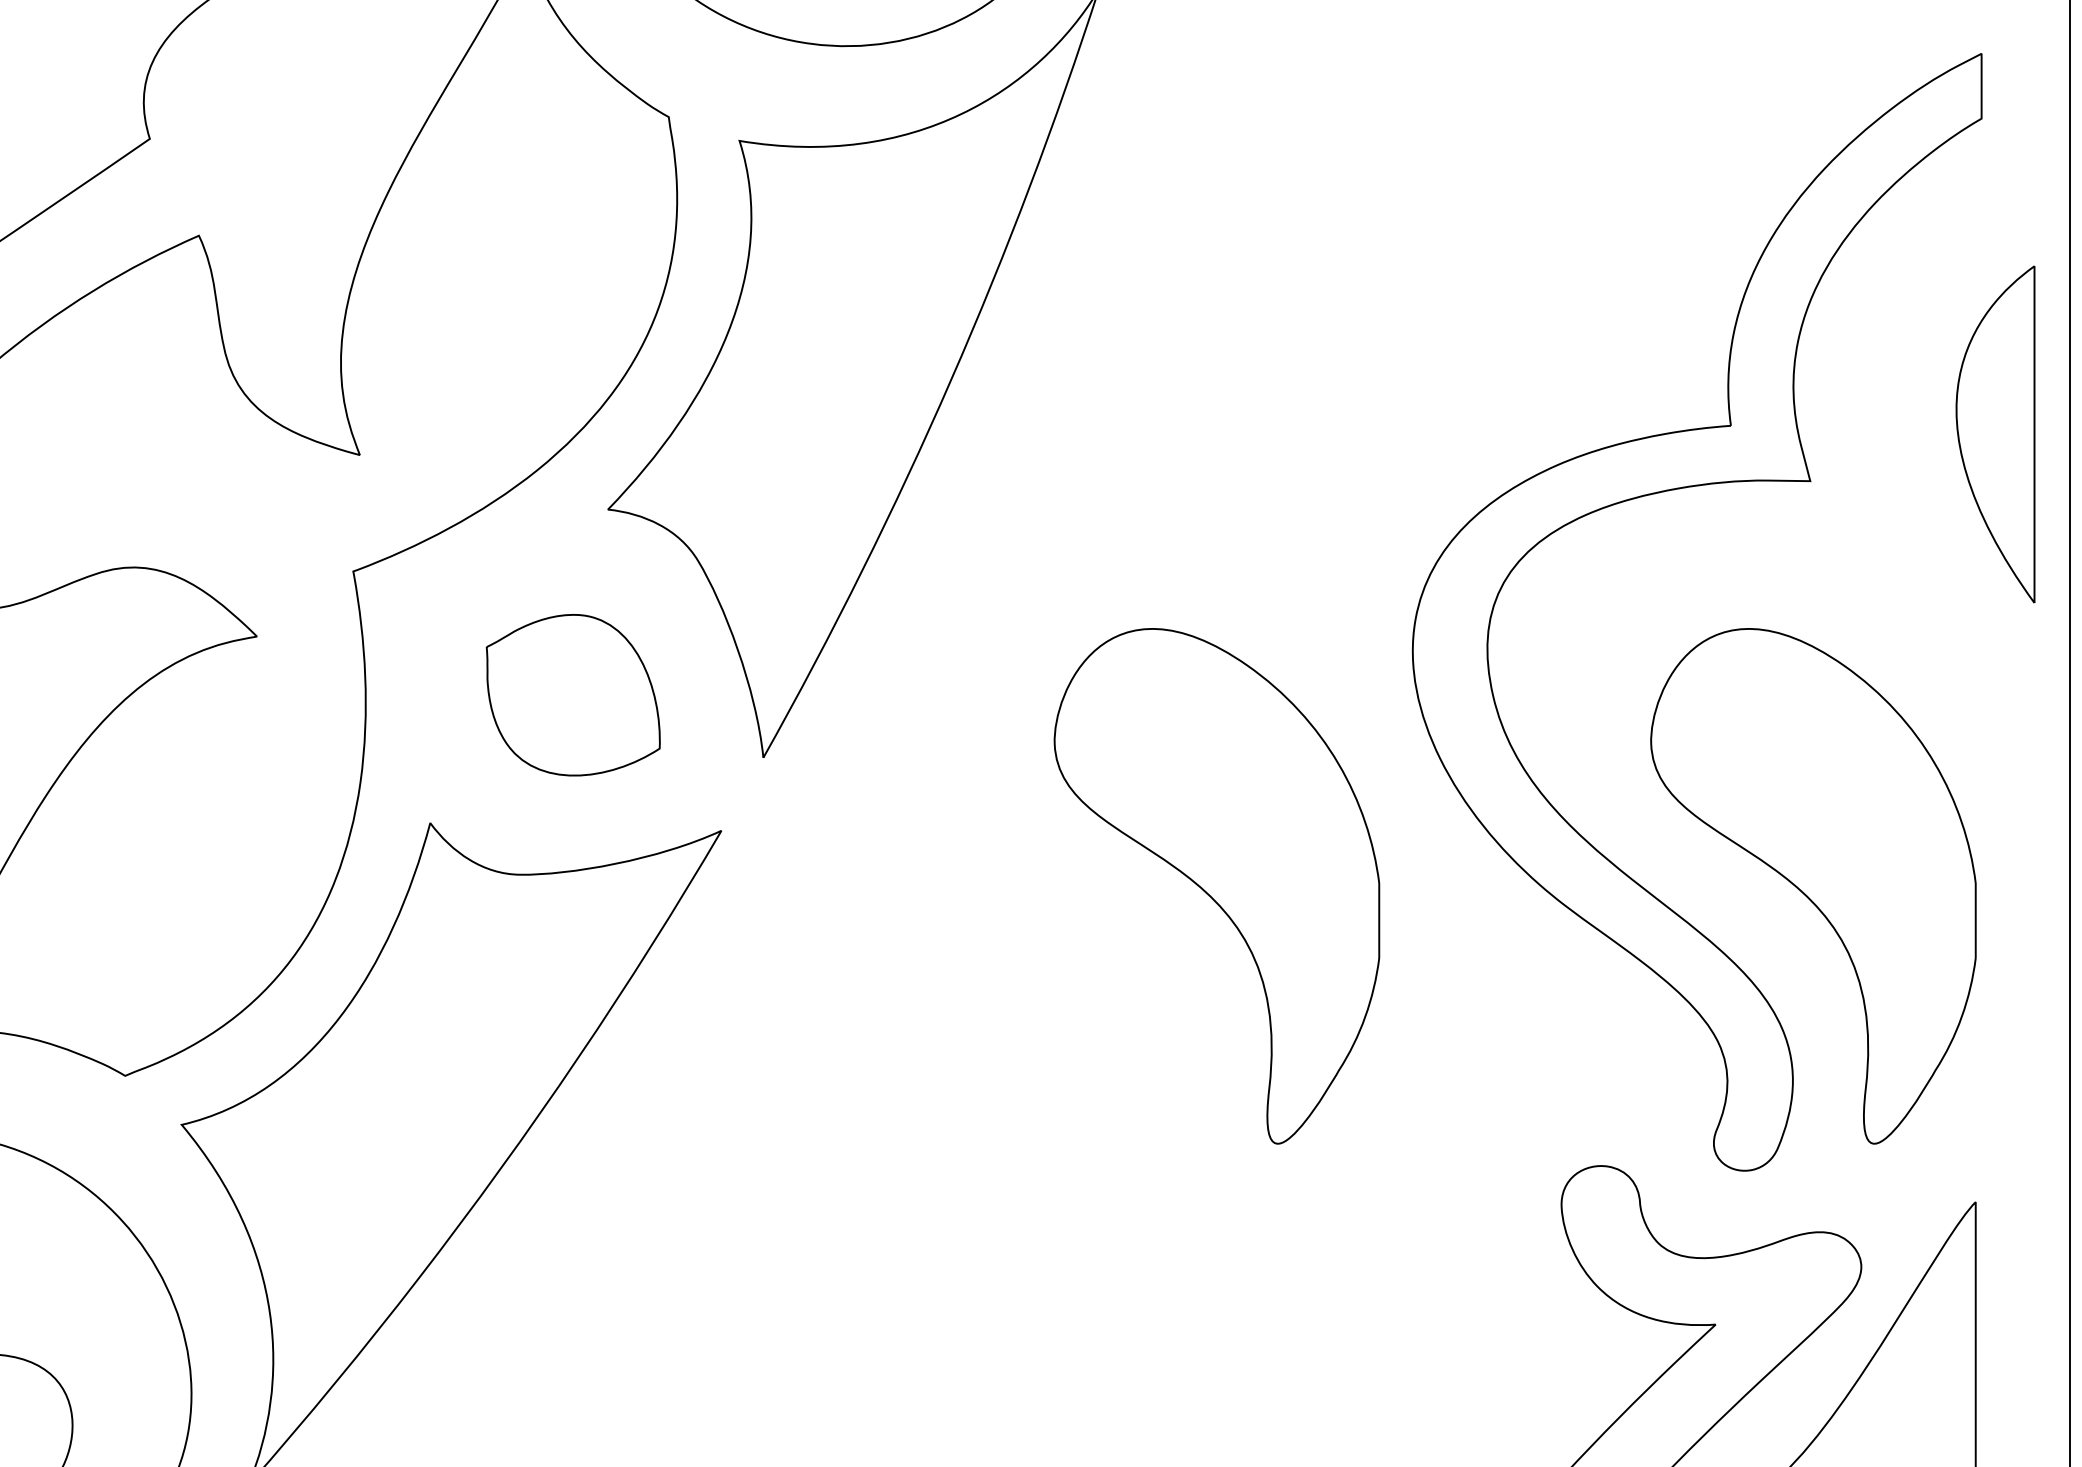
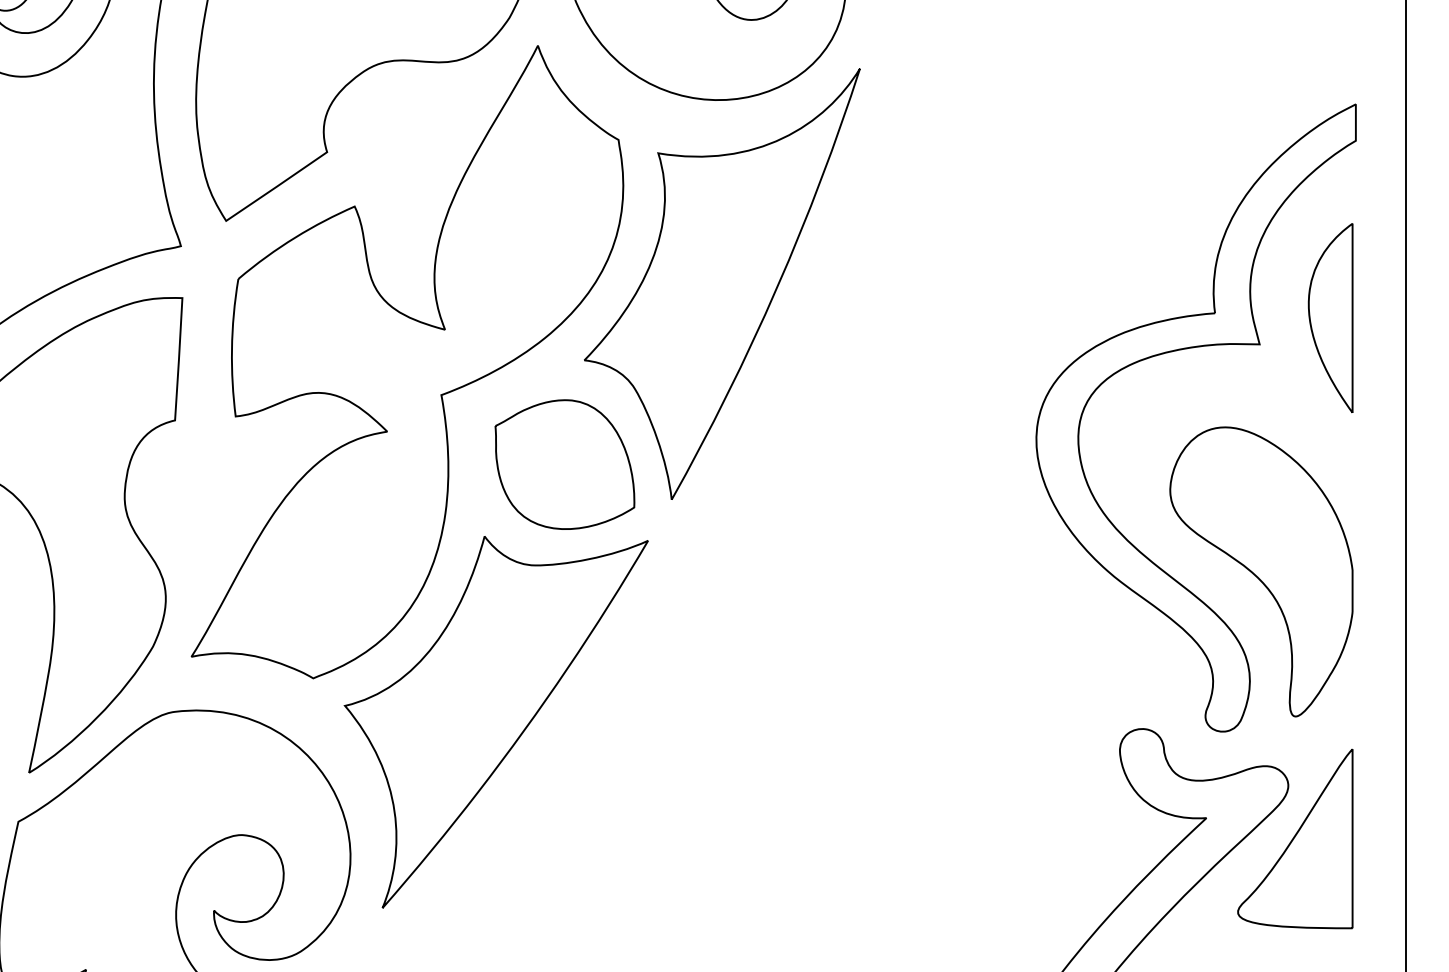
part: (1995, 433) -> (1330, 317), moved
part: (572, 695) -> (564, 464), size x1.43
part: (1217, 885) -> (926, 571), removed

